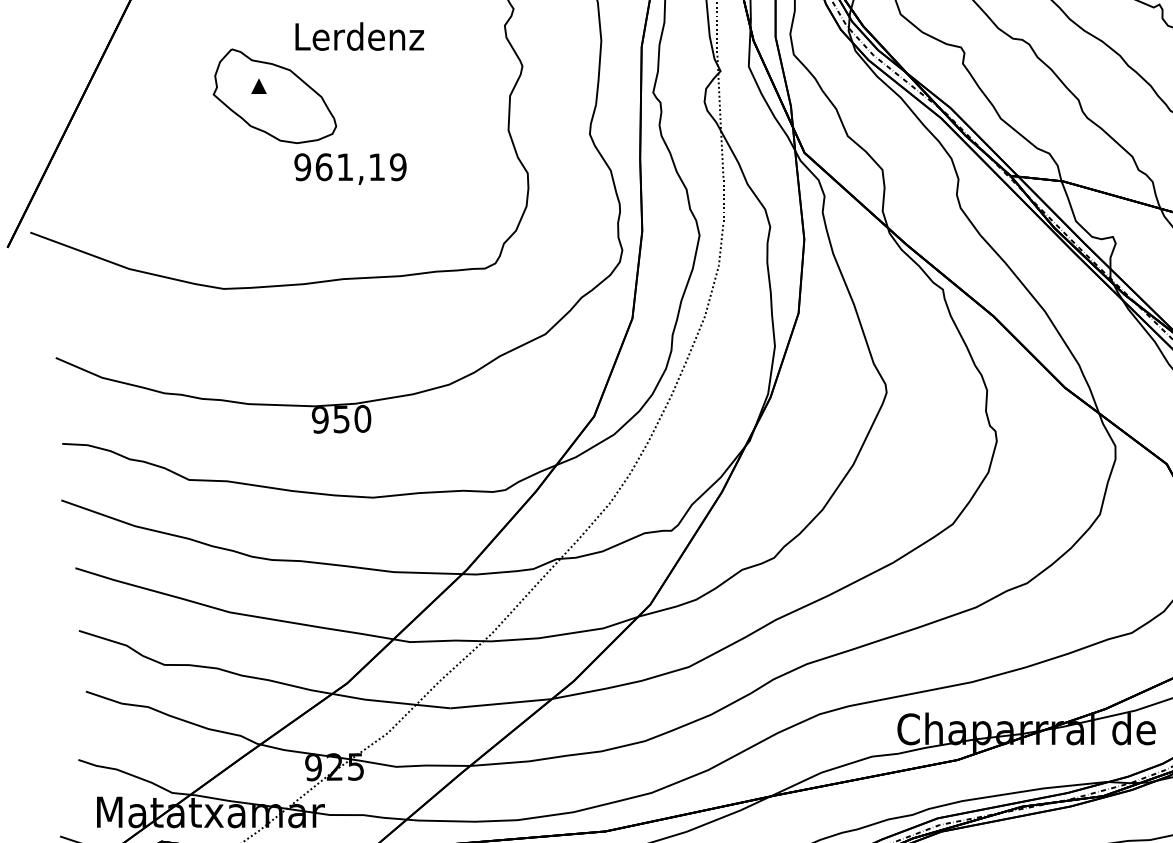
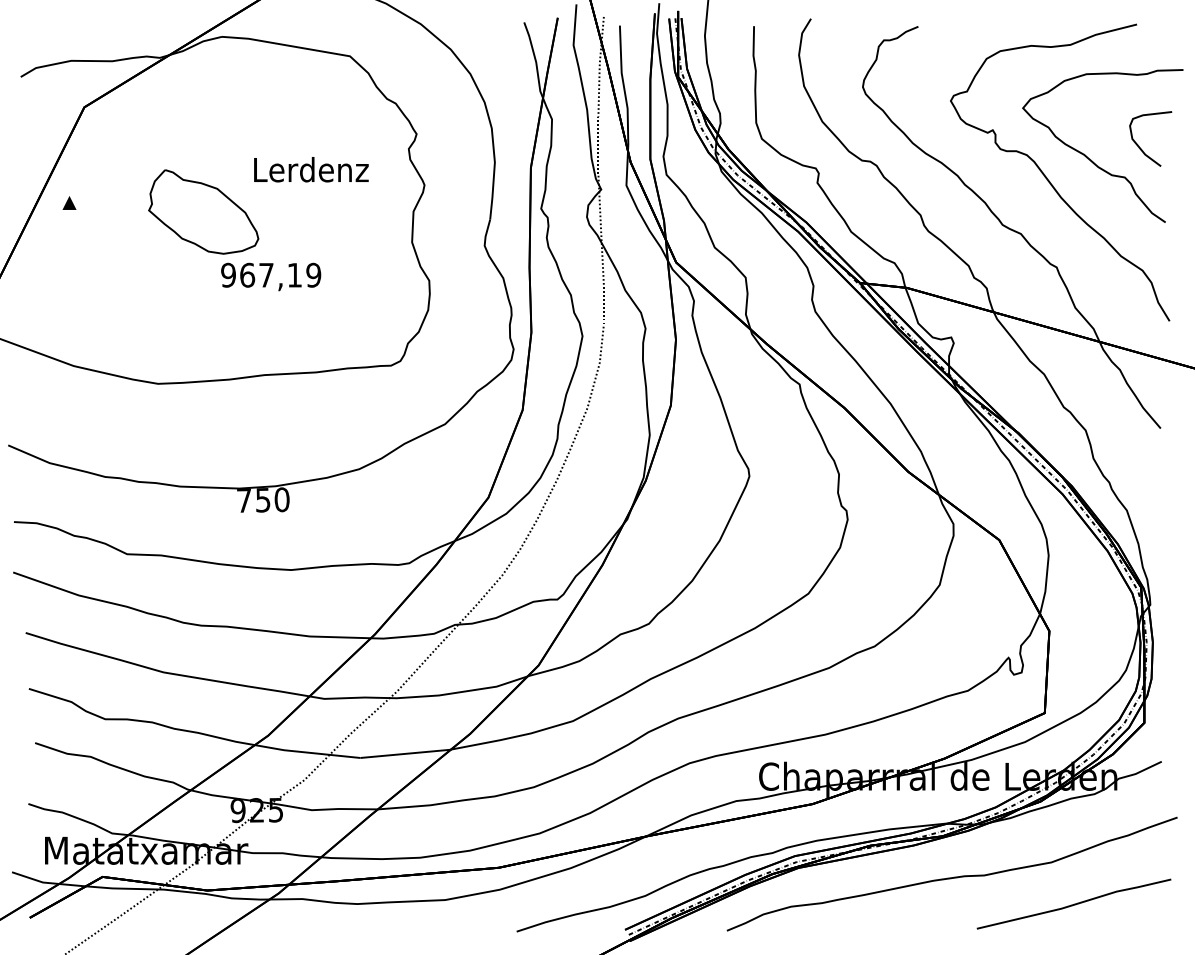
text: (359, 36) -> (311, 169), moved
part: (258, 85) -> (69, 202), moved
text: (345, 167) -> (266, 275), 961,19 -> 967,19
text: (319, 419) -> (243, 500), 950 -> 750

